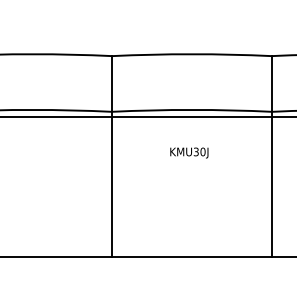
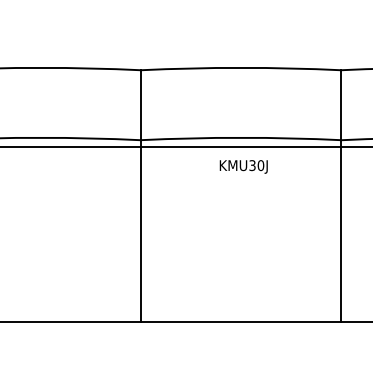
text: (189, 152) -> (243, 166), moved

